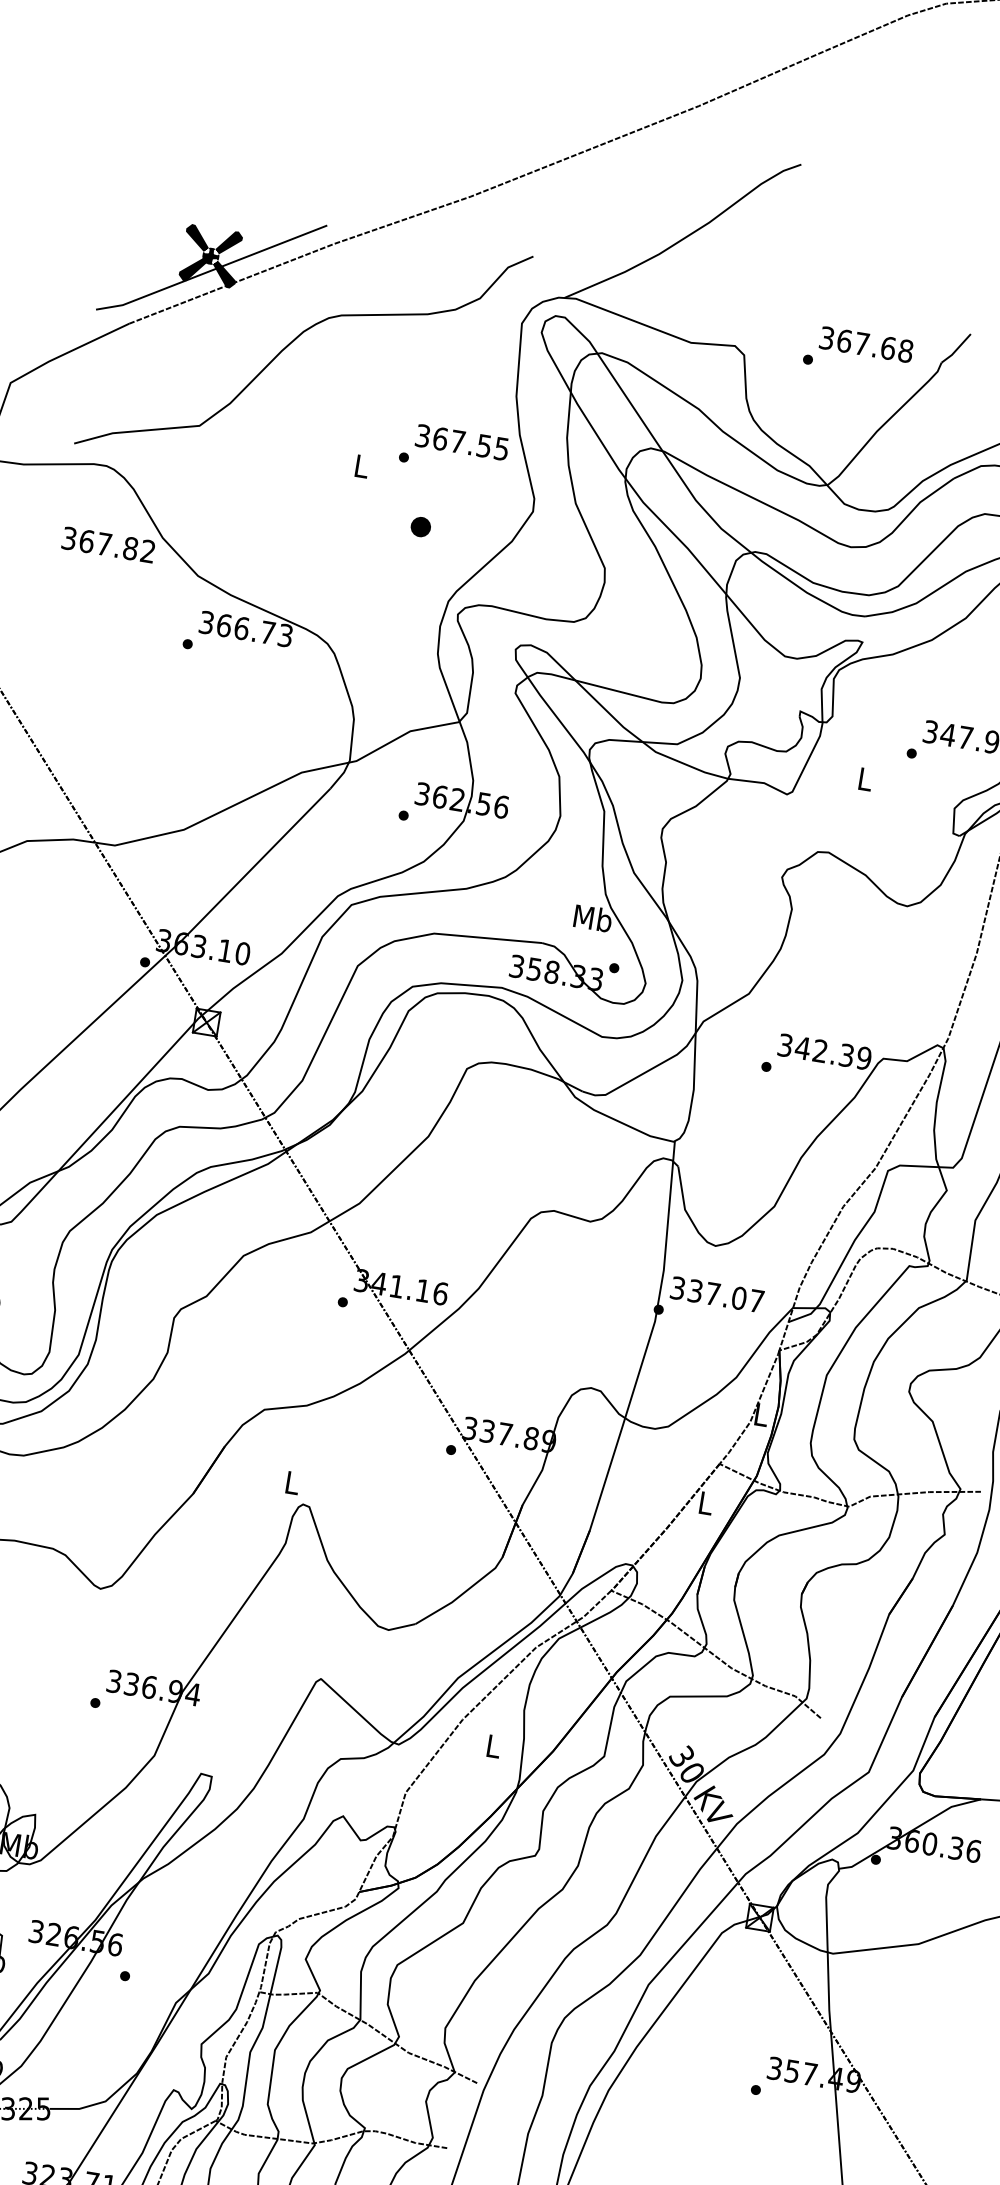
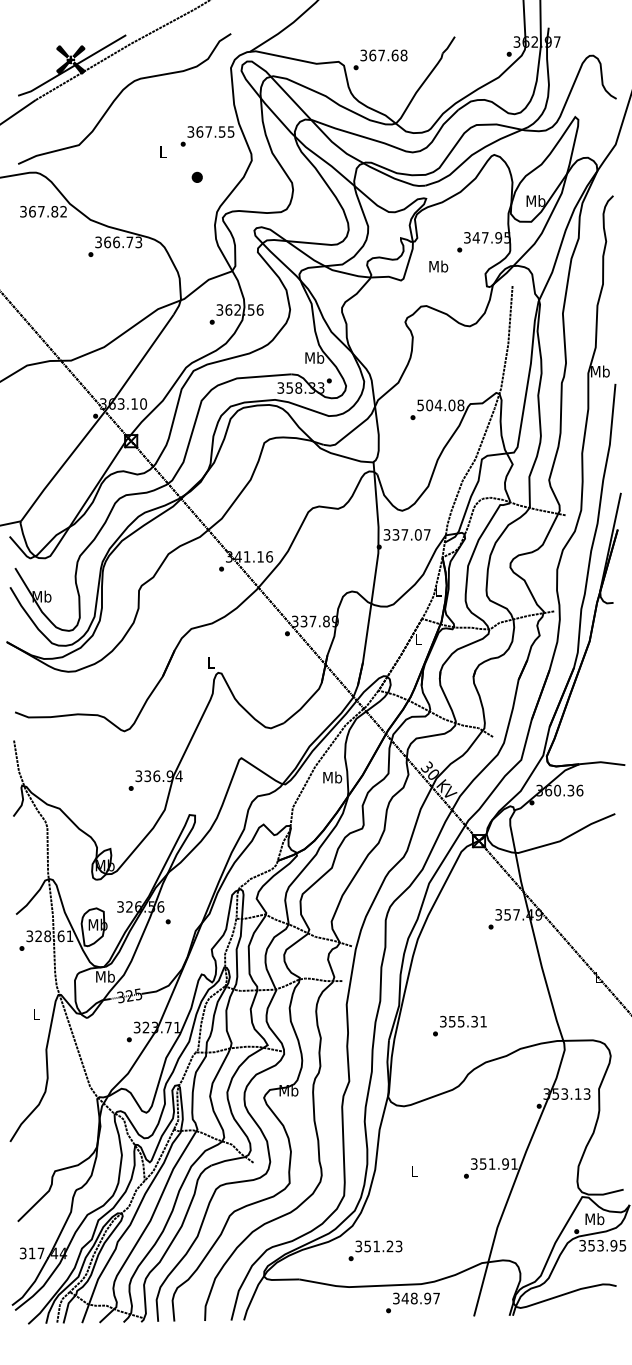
text: (858, 351) -> (380, 59), moved
text: (864, 778) -> (438, 266), L -> Mb
text: (824, 1051) -> (440, 405), 342.39 -> 504.08
text: (493, 1746) -> (332, 777), L -> Mb

